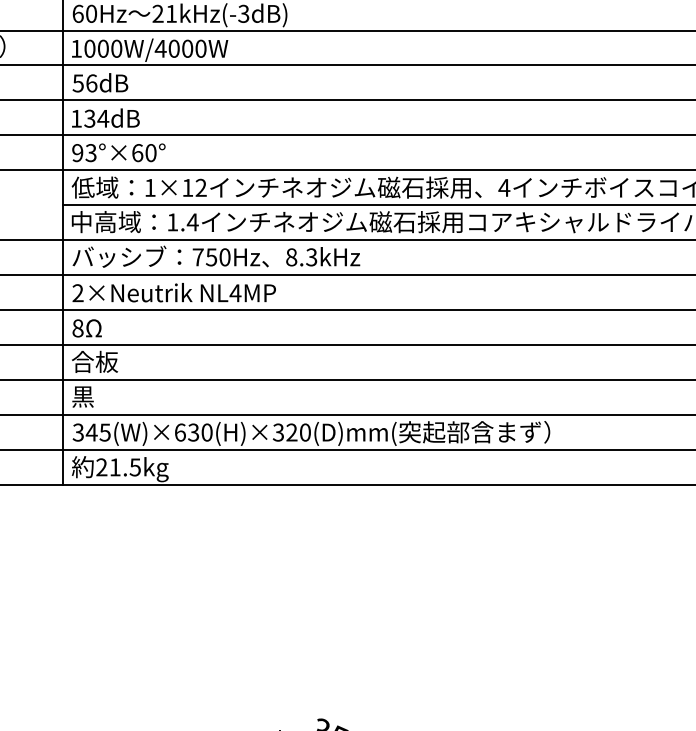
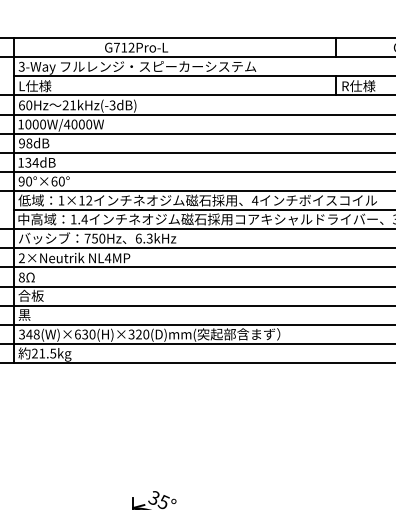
text: (84, 83) -> (25, 143), 56dB -> 98dB
text: (91, 152) -> (29, 181), 93°×60° -> 90°×60°
text: (291, 257) -> (138, 238), 8.3kHz -> 6.3kHz
text: (104, 432) -> (36, 334), 345(W)×630(H)×320(D)mm( -> 348(W)×630(H)×320(D)mm(

